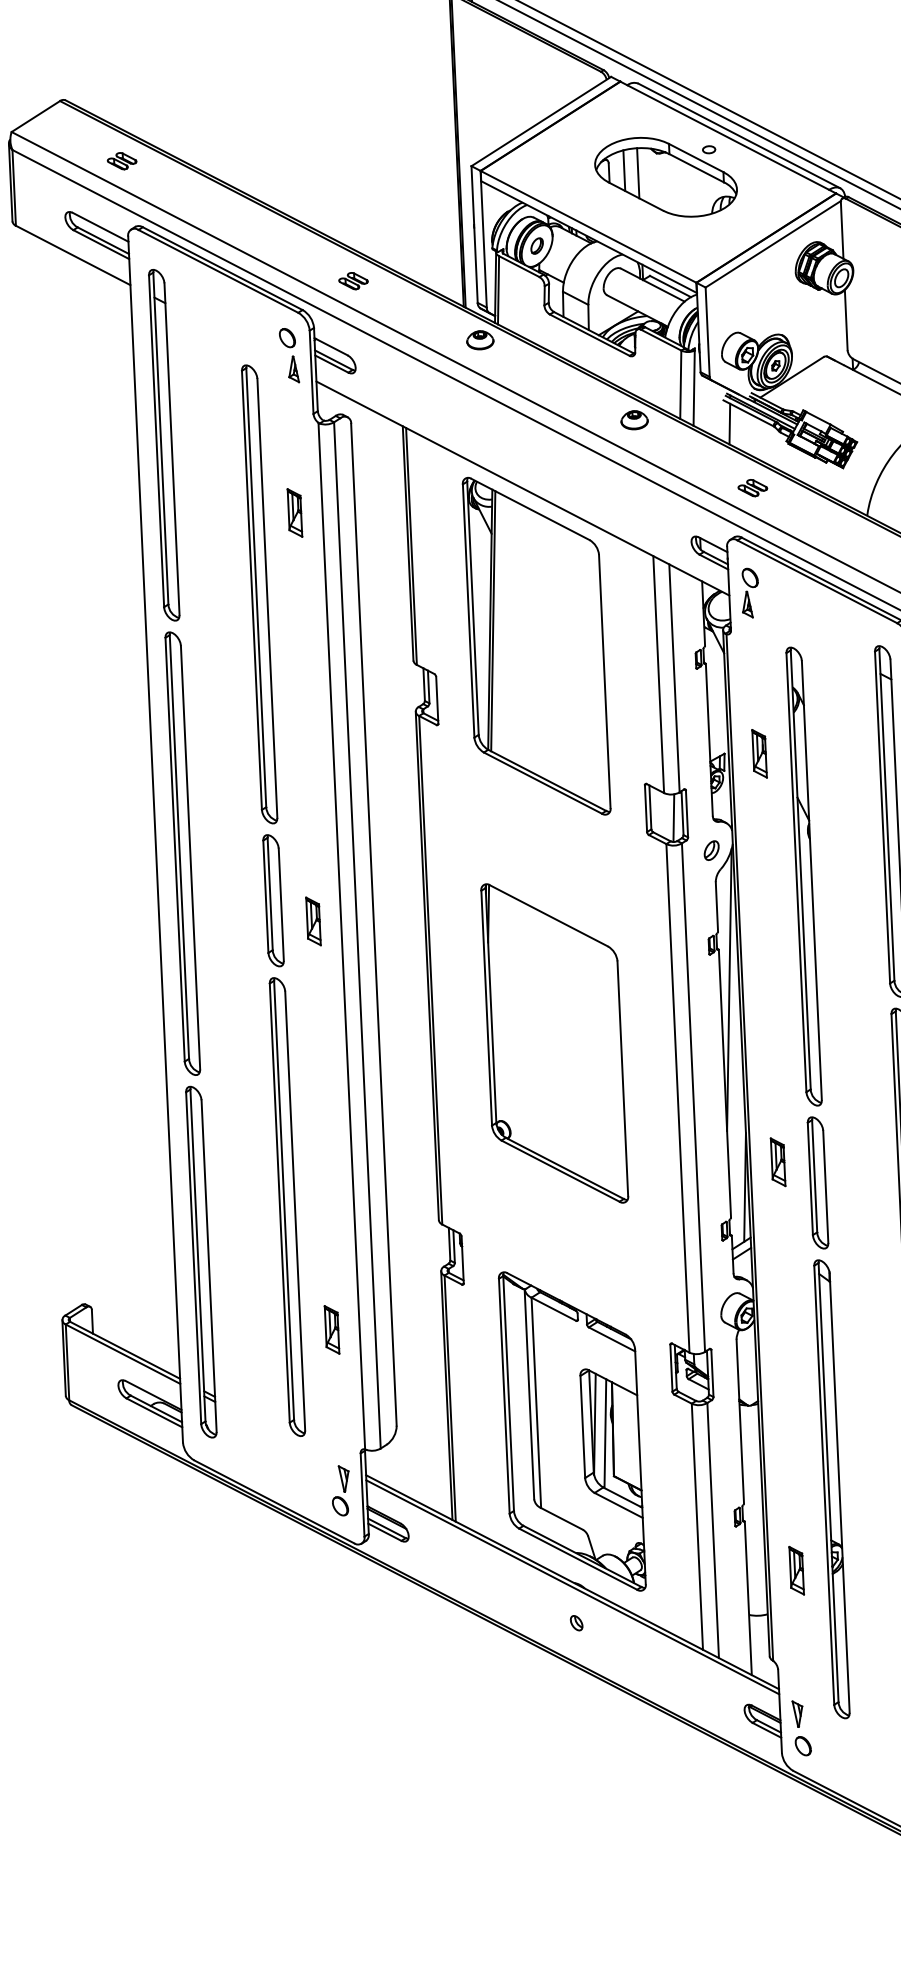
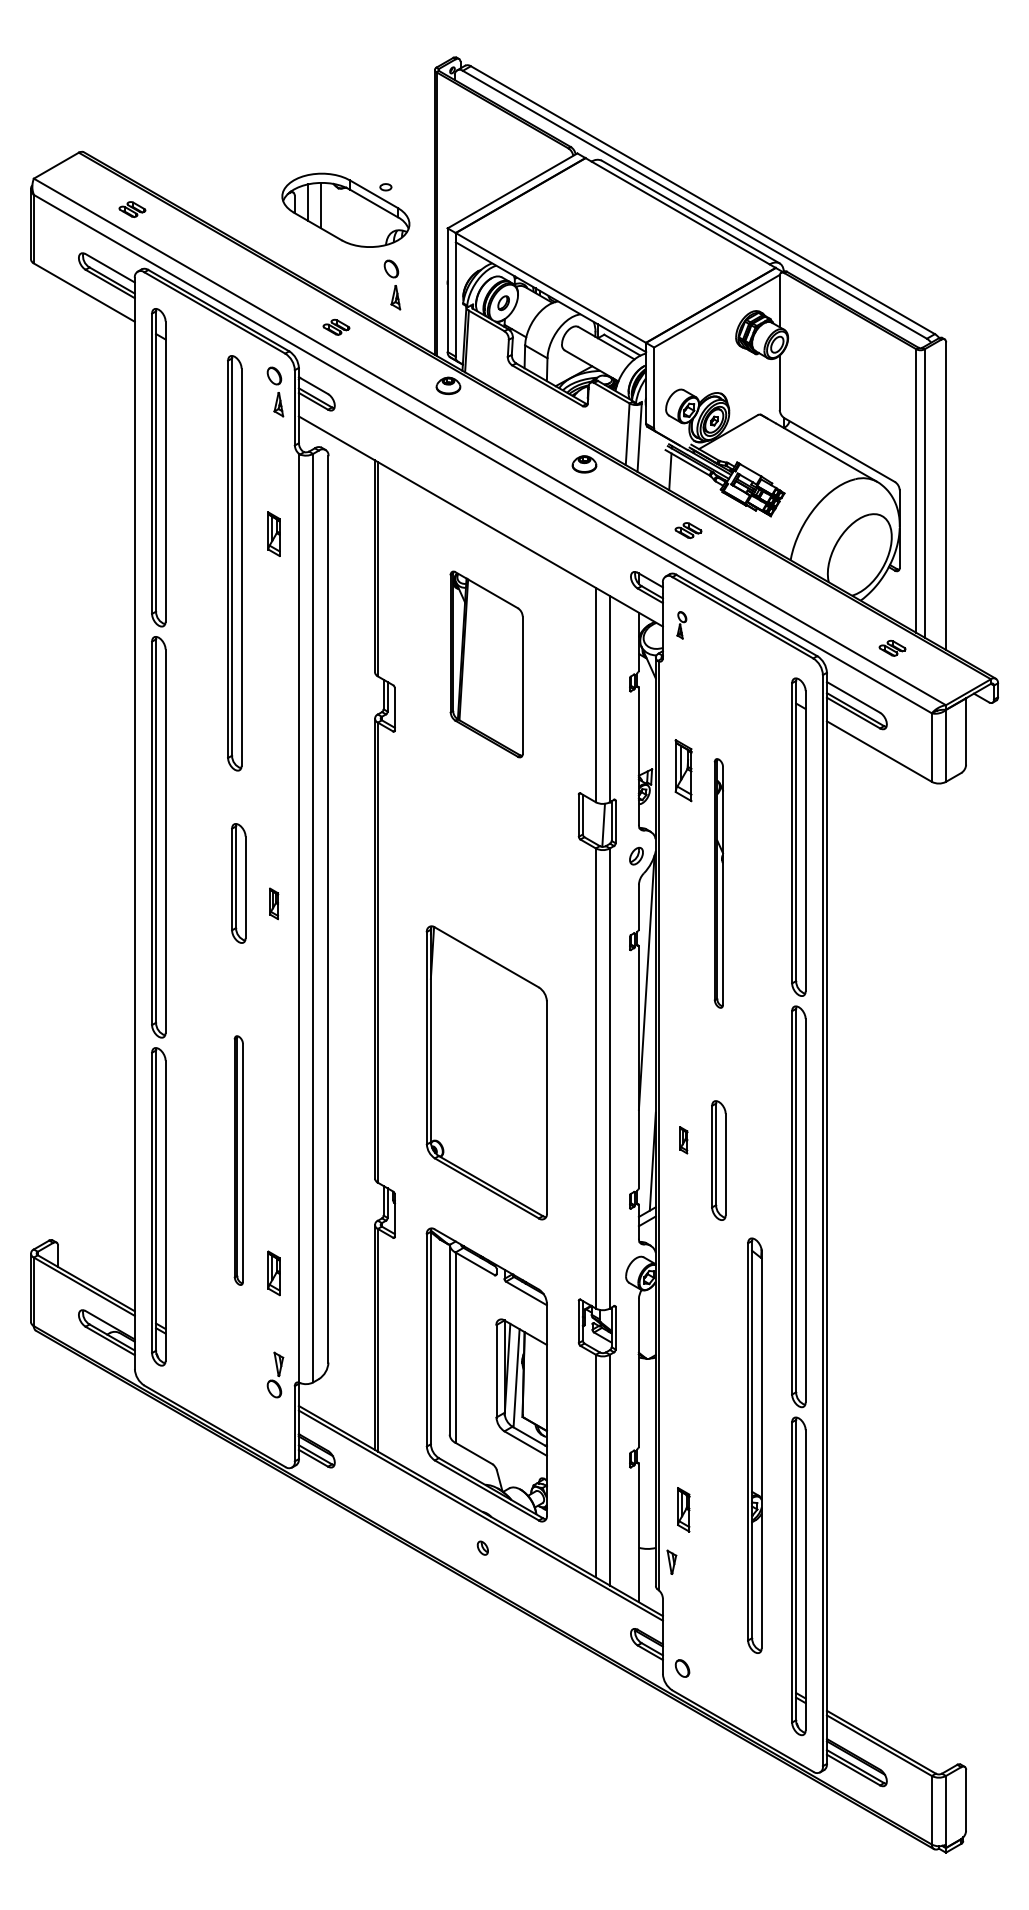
part: (665, 176) -> (345, 209), moved
part: (413, 231) -> (392, 284), added
part: (749, 593) -> (681, 625), size x0.6
part: (259, 594) -> (234, 563), moved
part: (536, 646) -> (486, 664), size x0.6
part: (759, 753) -> (683, 770), size x1.4
part: (803, 876) -> (718, 883), size x0.6
part: (312, 921) -> (273, 903), size x0.7
part: (554, 1043) -> (486, 1072), moved
part: (777, 1162) -> (683, 1140), size x0.6
part: (287, 1206) -> (238, 1160), size x0.6
part: (831, 1489) -> (754, 1445), moved
part: (340, 1490) -> (275, 1374), moved
part: (797, 1713) -> (671, 1561), moved

